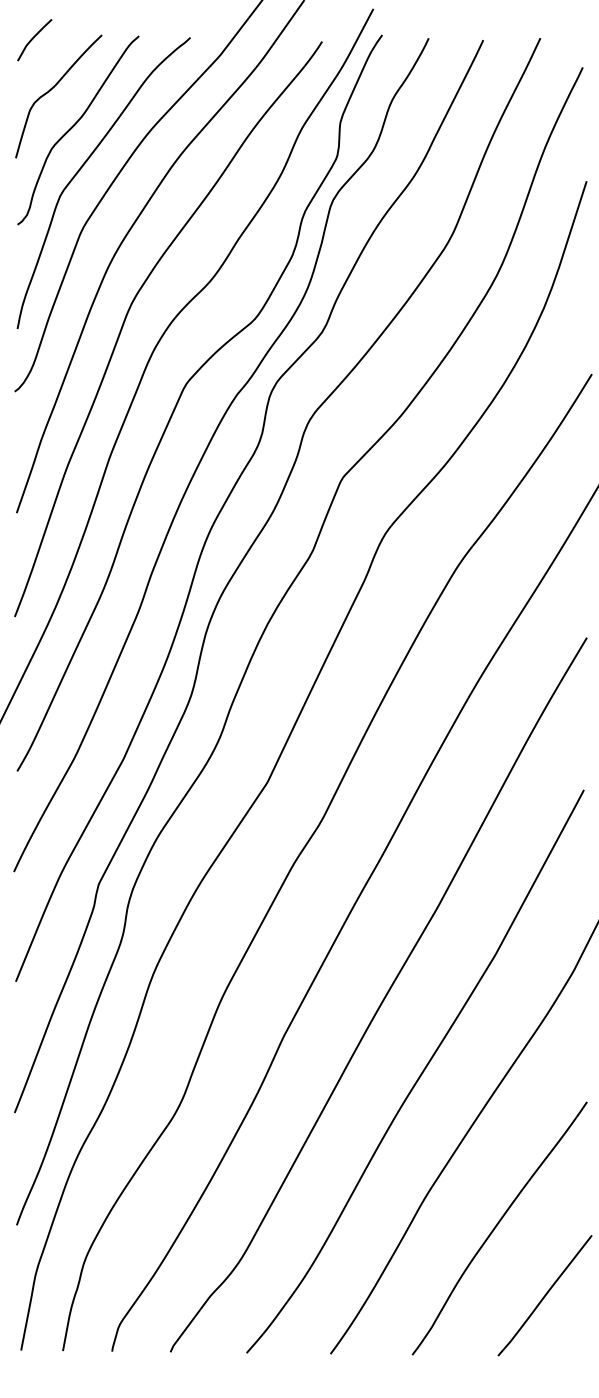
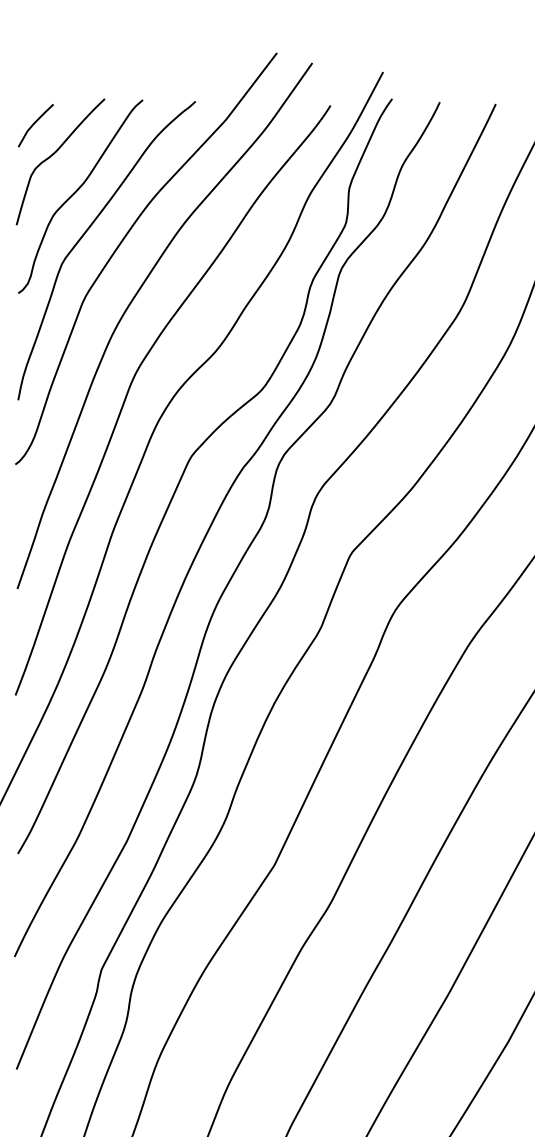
curve: (33, 39) -> (34, 124), moved

